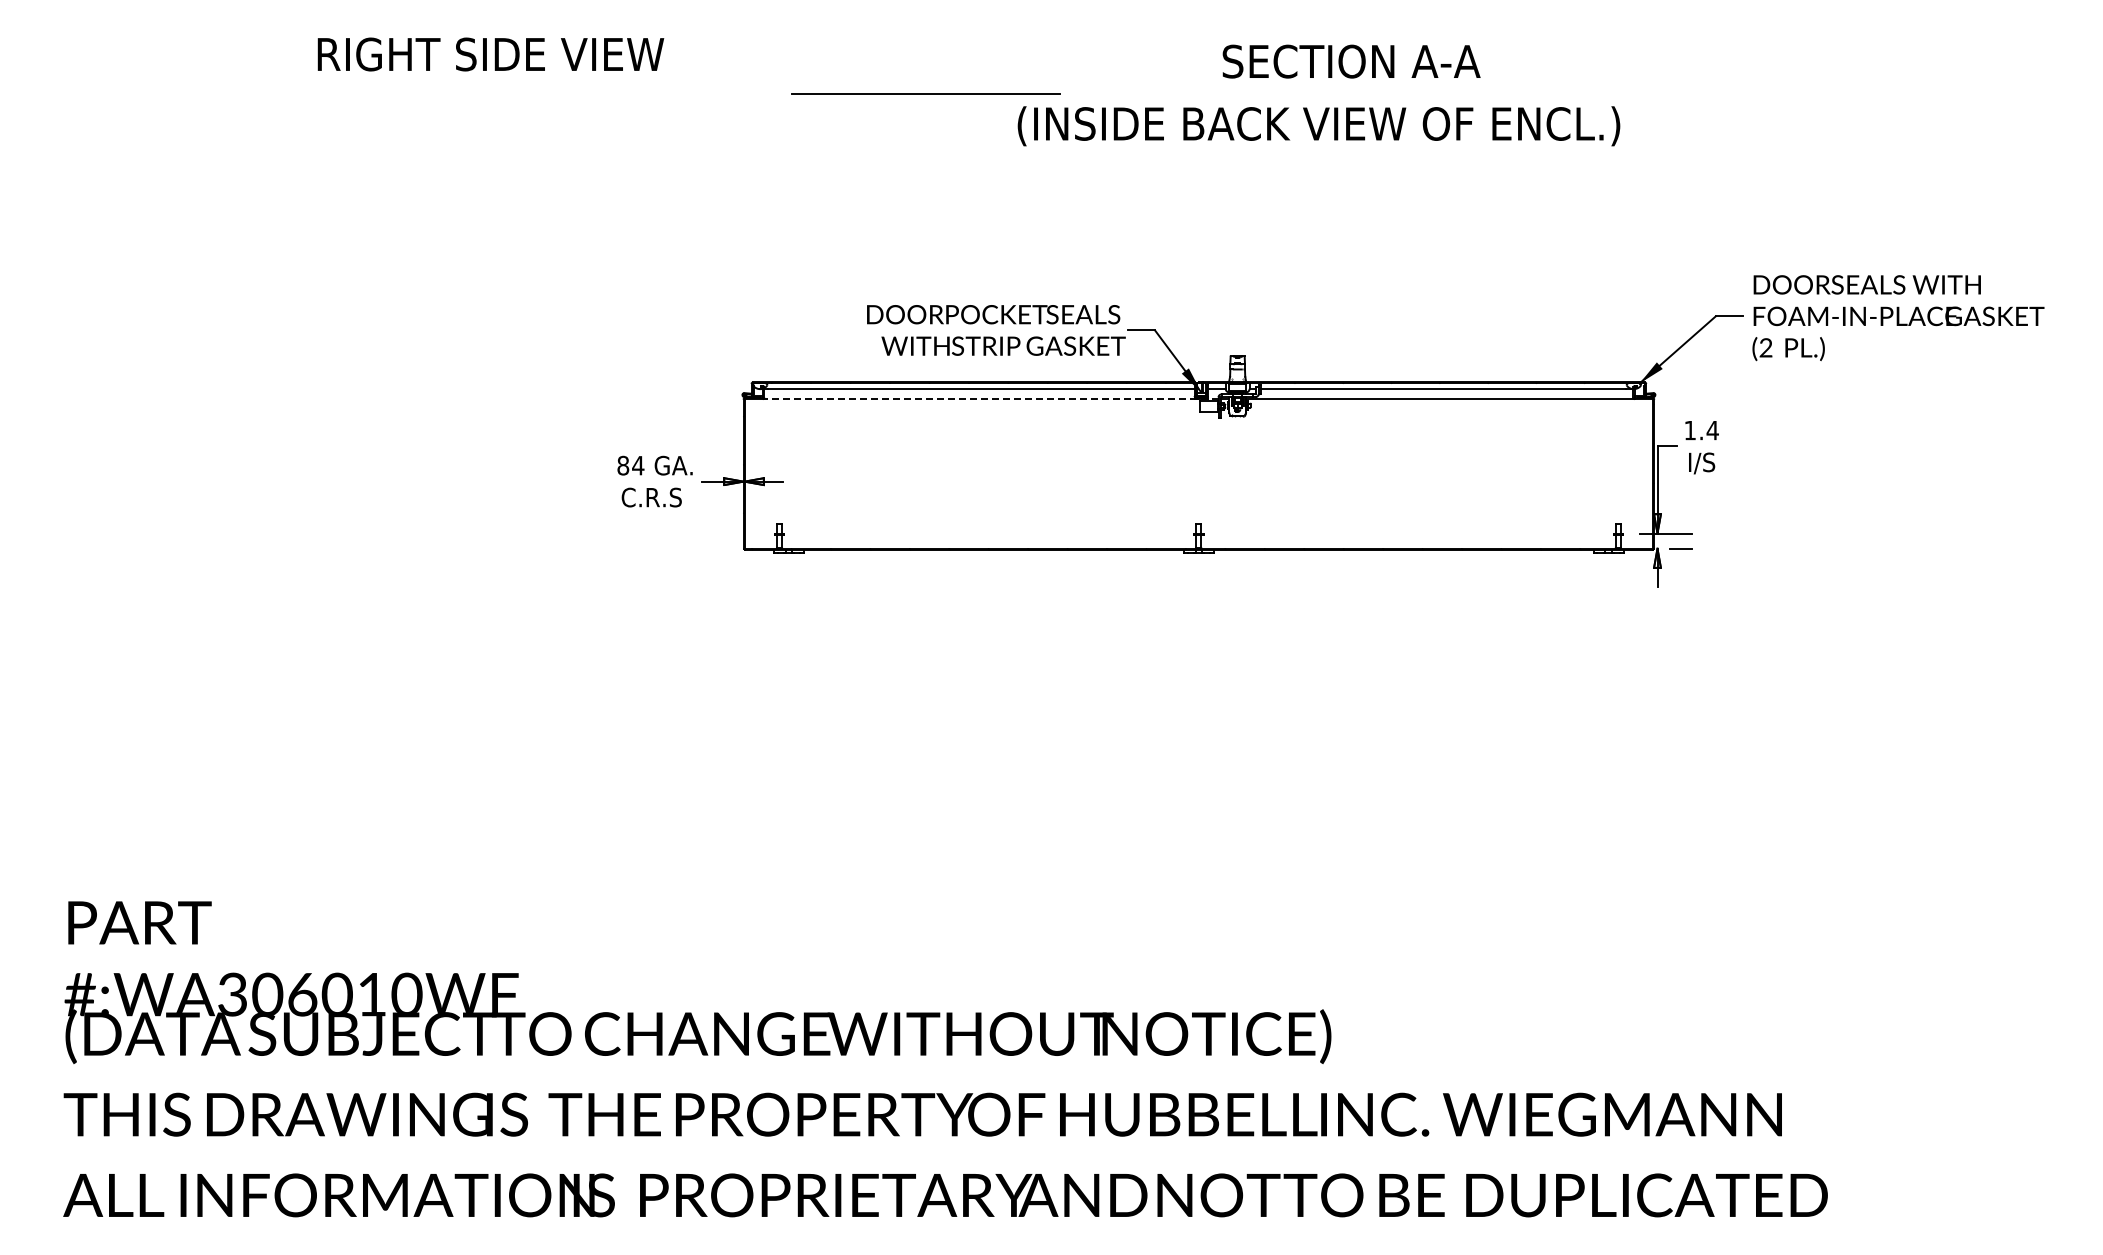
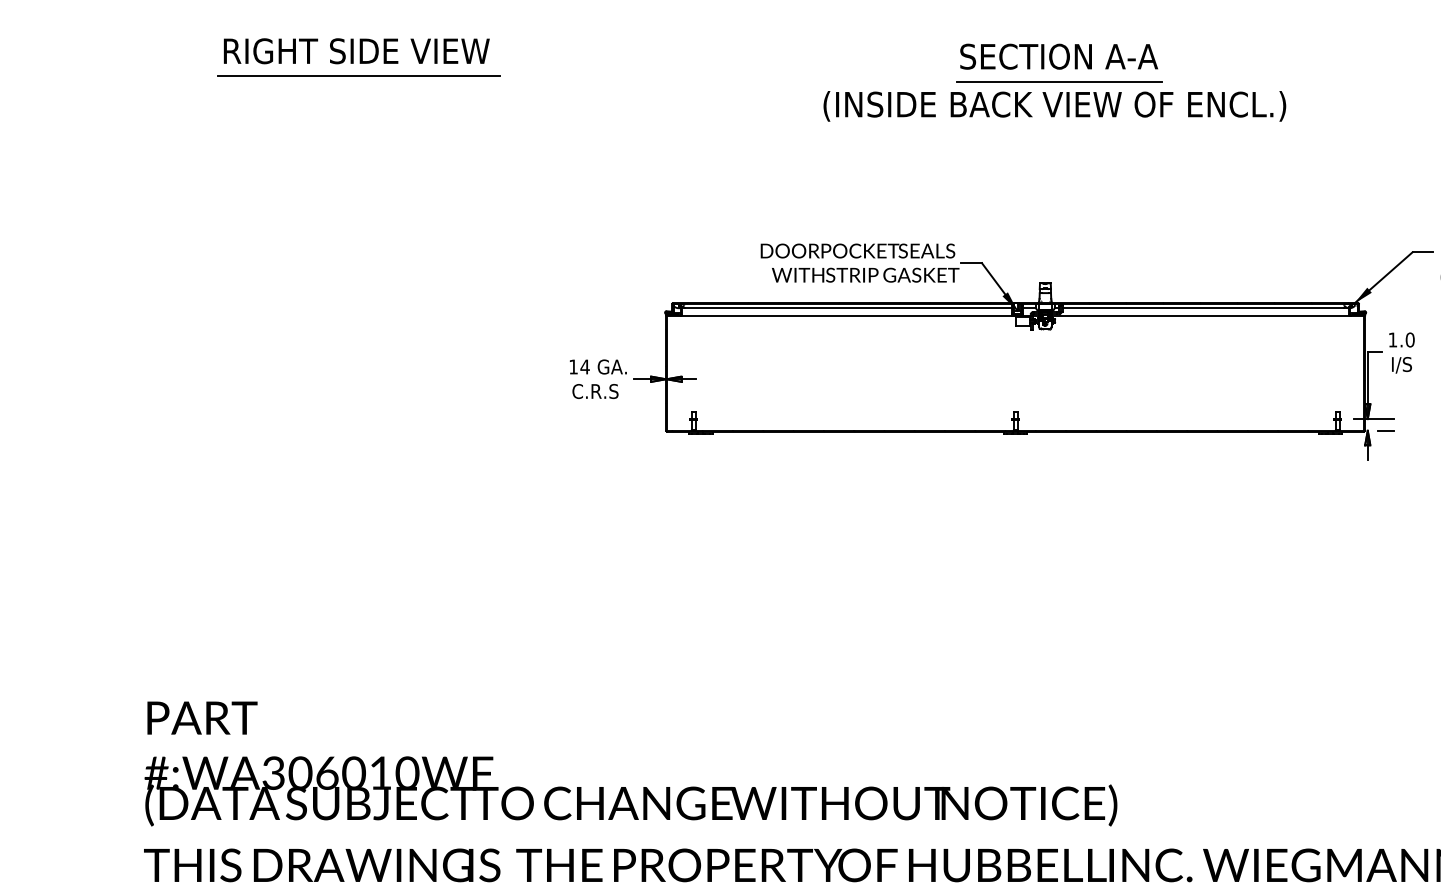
text: (490, 54) -> (356, 51), moved
text: (1351, 61) -> (1059, 56), moved
line: (343, 87) -> (358, 76), added
line: (925, 93) -> (1059, 81), moved
text: (1318, 126) -> (1054, 106), moved
line: (990, 399) -> (855, 316), dashed -> solid
text: (1712, 430) -> (1410, 339), 1.4 -> 1.0
text: (623, 465) -> (573, 366), 84 -> 14

